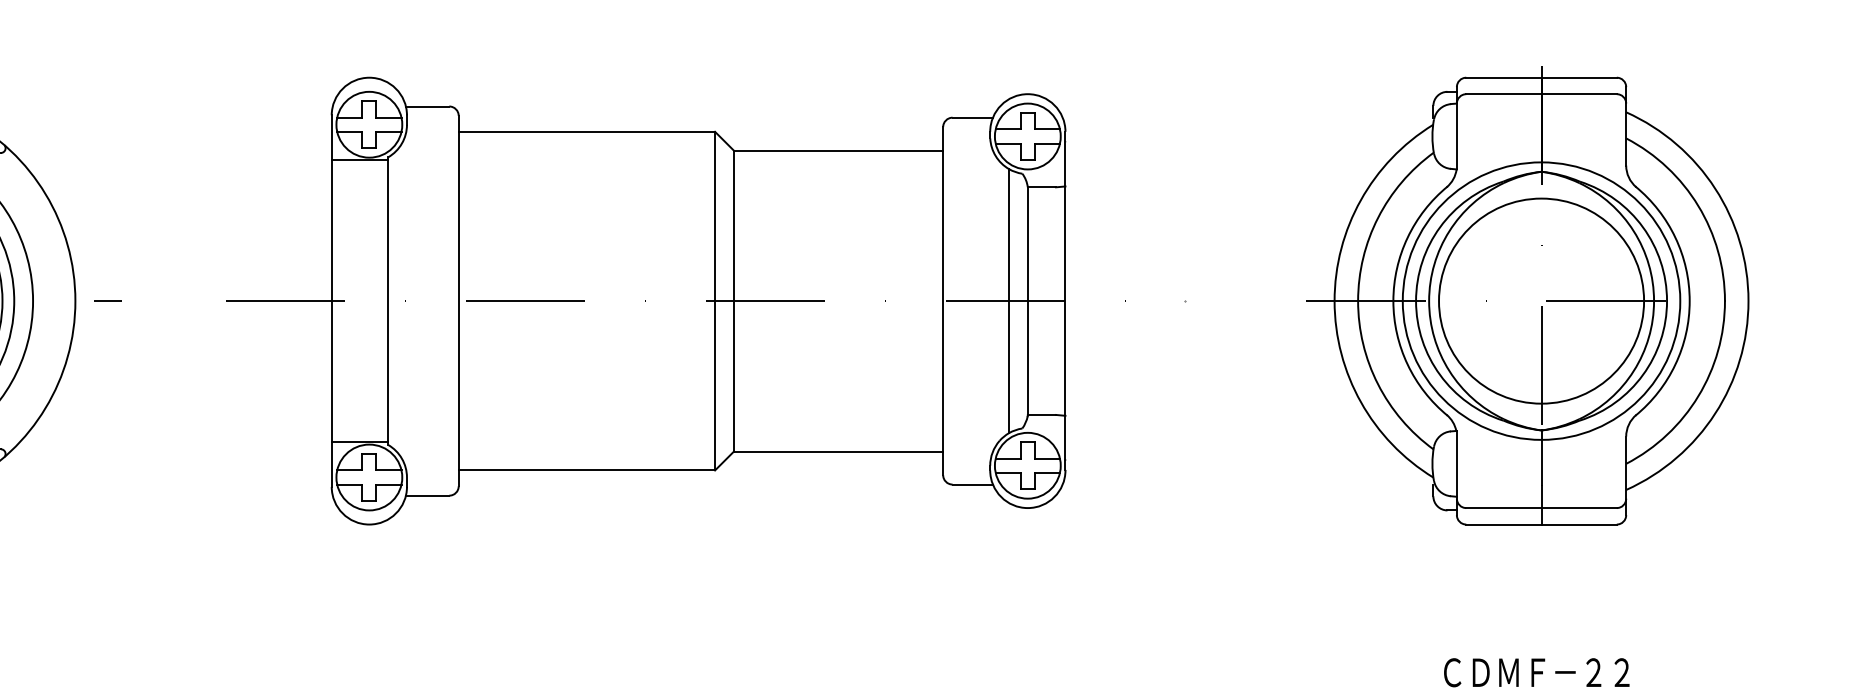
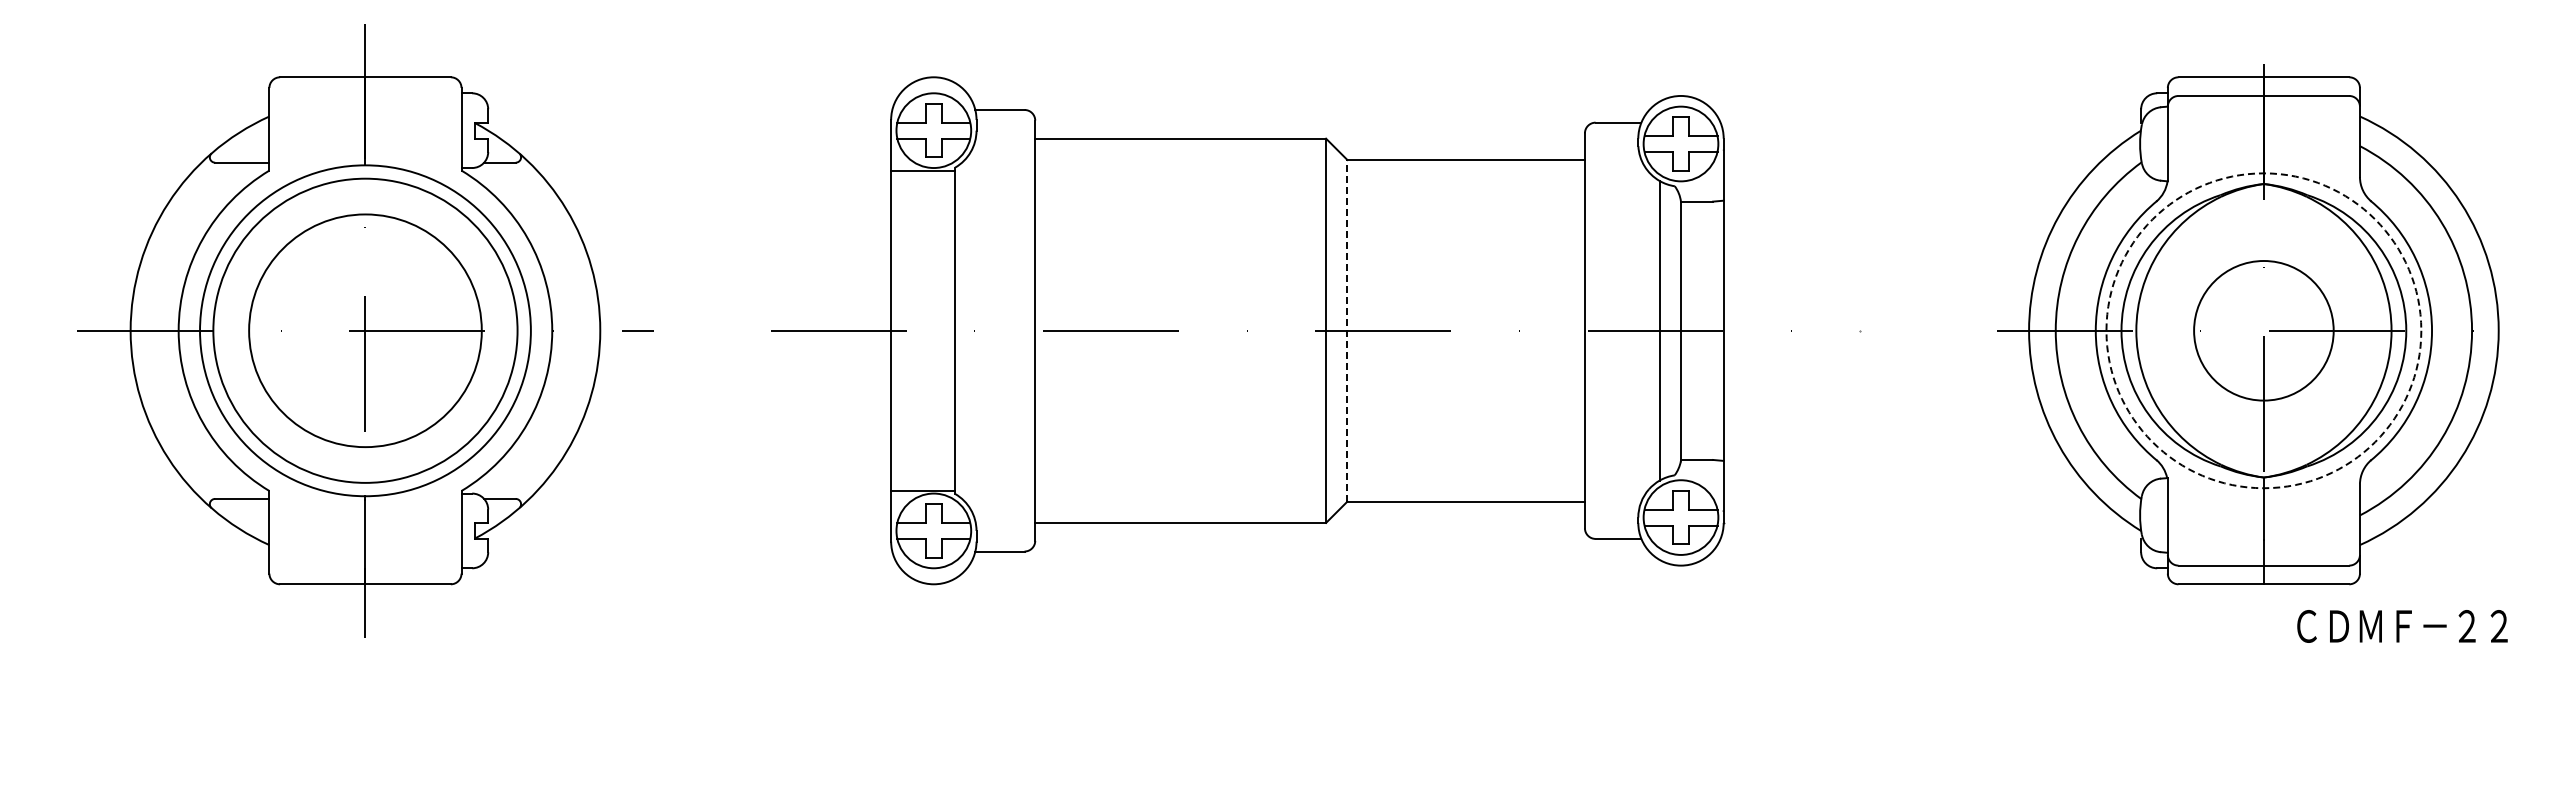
line: (733, 300) -> (1347, 330), solid -> dashed
circle: (1541, 300) -> (2263, 330), size x0.6
circle: (1541, 300) -> (2263, 330), solid -> dashed
text: (1536, 672) -> (2402, 626), moved

